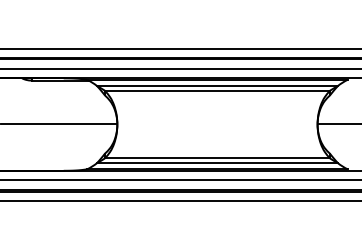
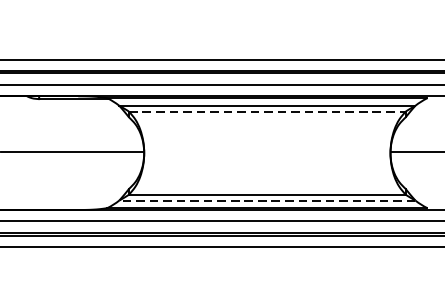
line: (217, 90) -> (267, 111), solid -> dashed
line: (216, 163) -> (266, 201), solid -> dashed

